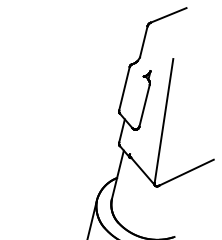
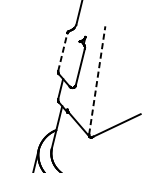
line: (124, 88) -> (62, 52), solid -> dashed
line: (163, 121) -> (96, 80), solid -> dashed

